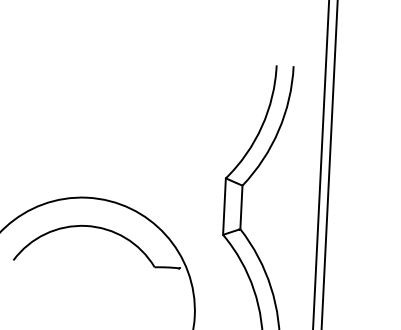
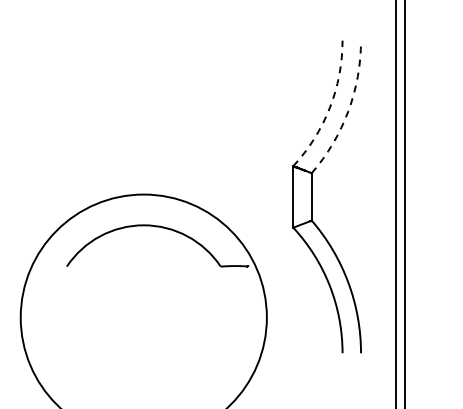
arc: (261, 127) -> (329, 108), solid -> dashed
arc: (278, 130) -> (348, 111), solid -> dashed

